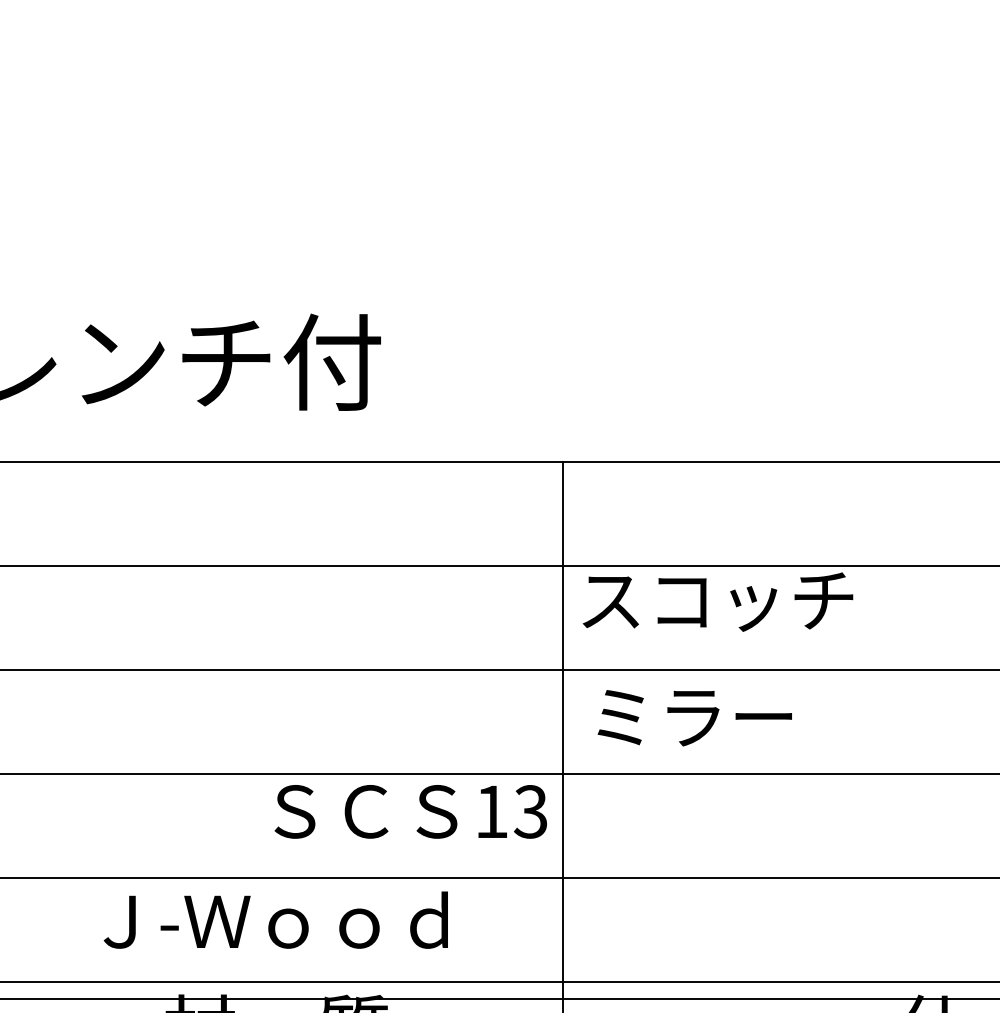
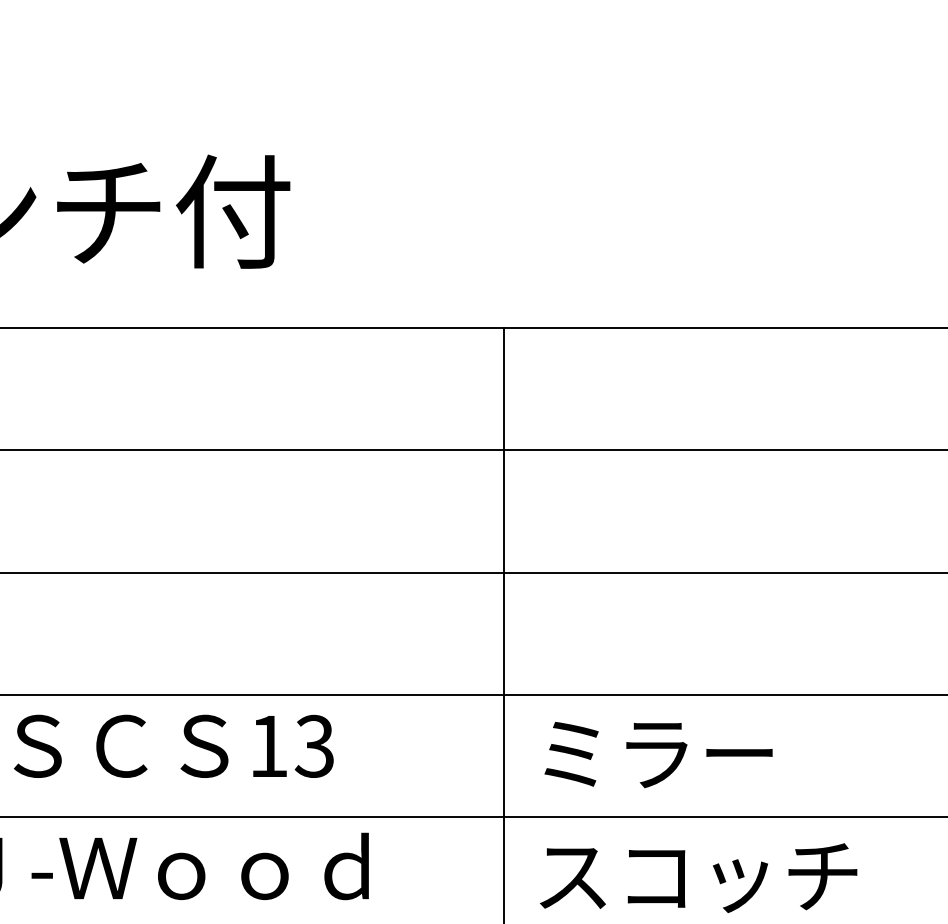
text: (717, 601) -> (698, 877), moved
text: (694, 718) -> (658, 755), moved
text: (410, 811) -> (173, 745), moved

